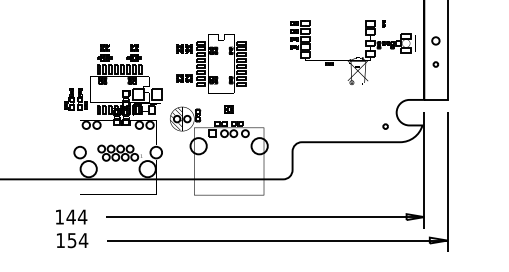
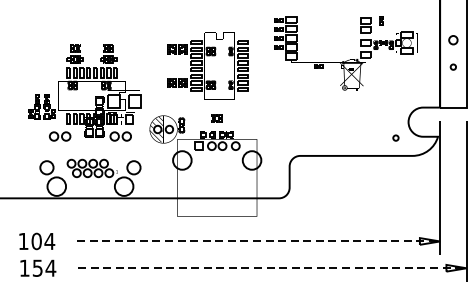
part: (353, 58) -> (346, 60), moved
part: (211, 63) -> (208, 65), moved
text: (70, 216) -> (35, 240), 144 -> 104
line: (265, 217) -> (258, 241), solid -> dashed
line: (277, 240) -> (272, 268), solid -> dashed

